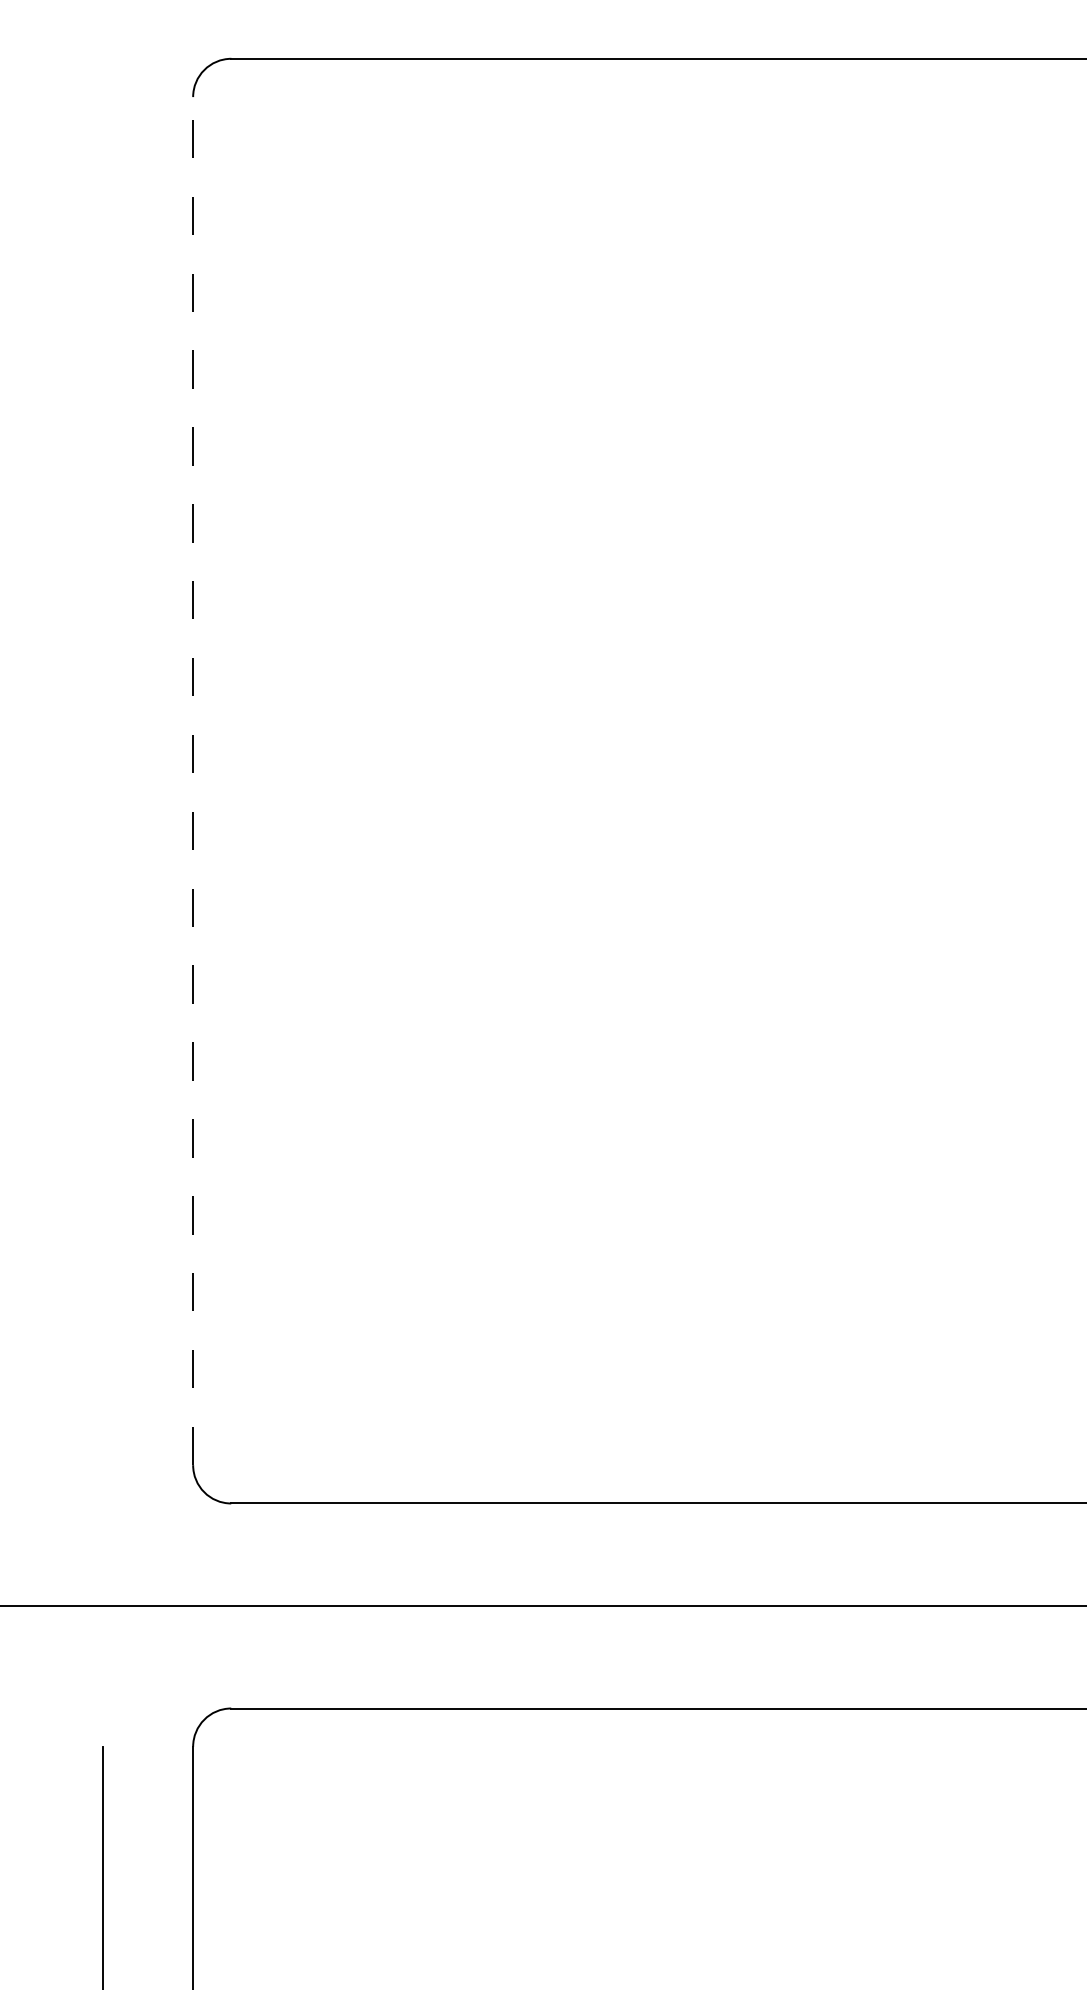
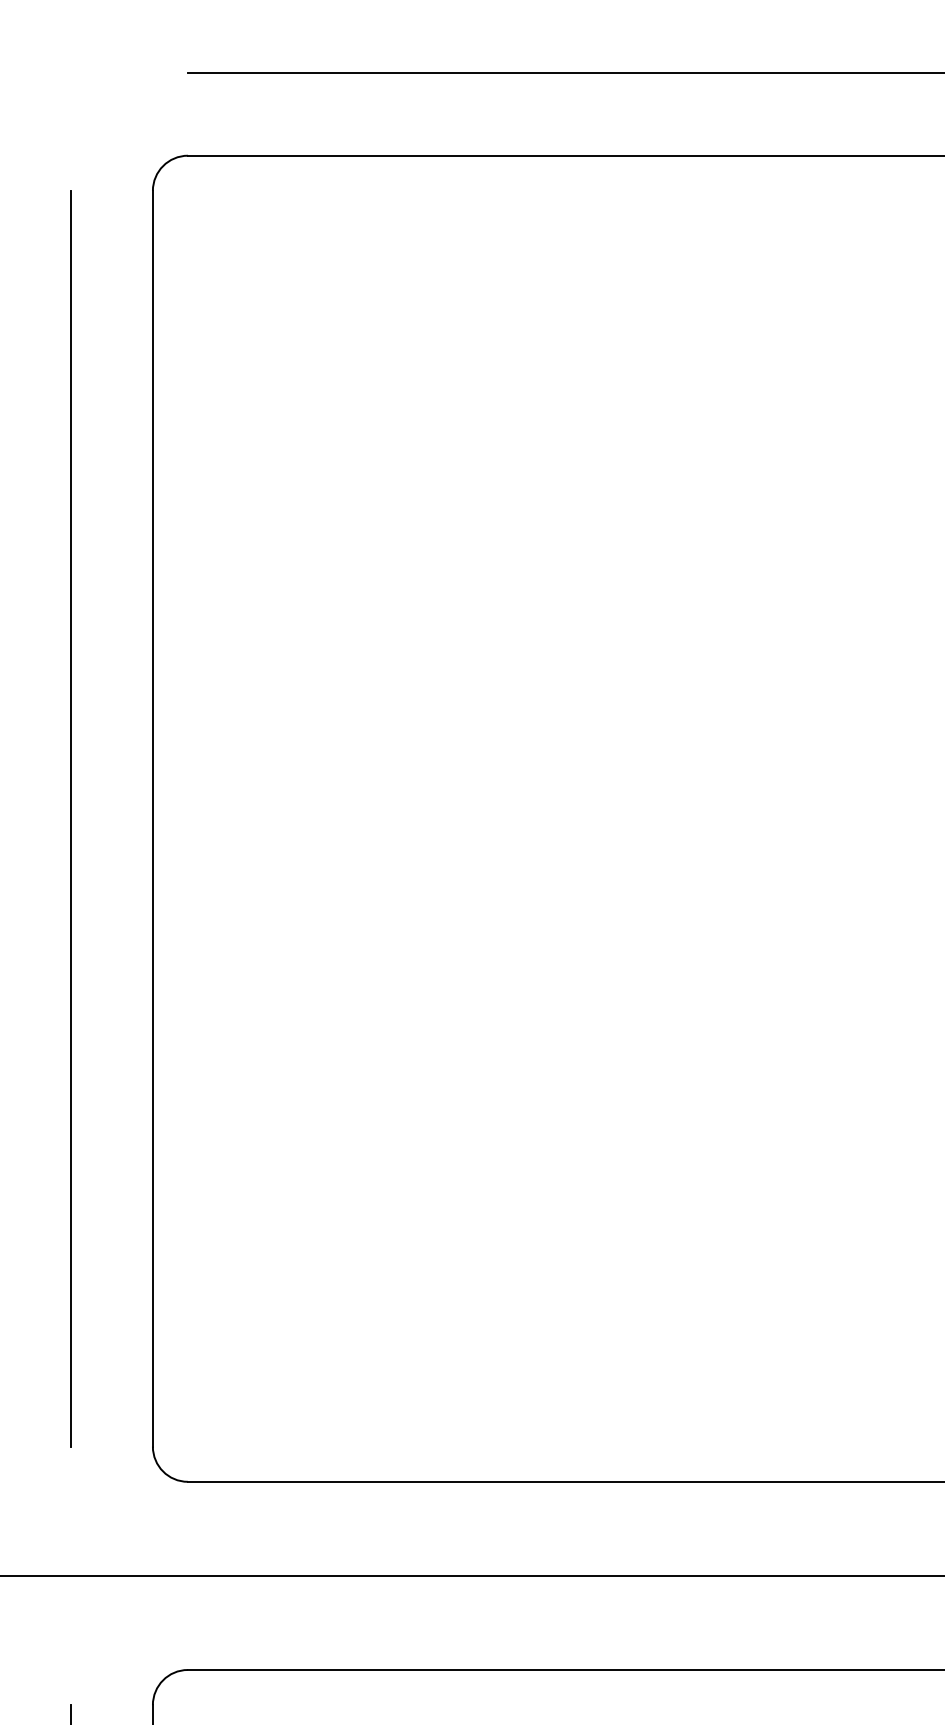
line: (193, 780) -> (153, 818), dashed -> solid
line: (103, 781) -> (70, 819), added

